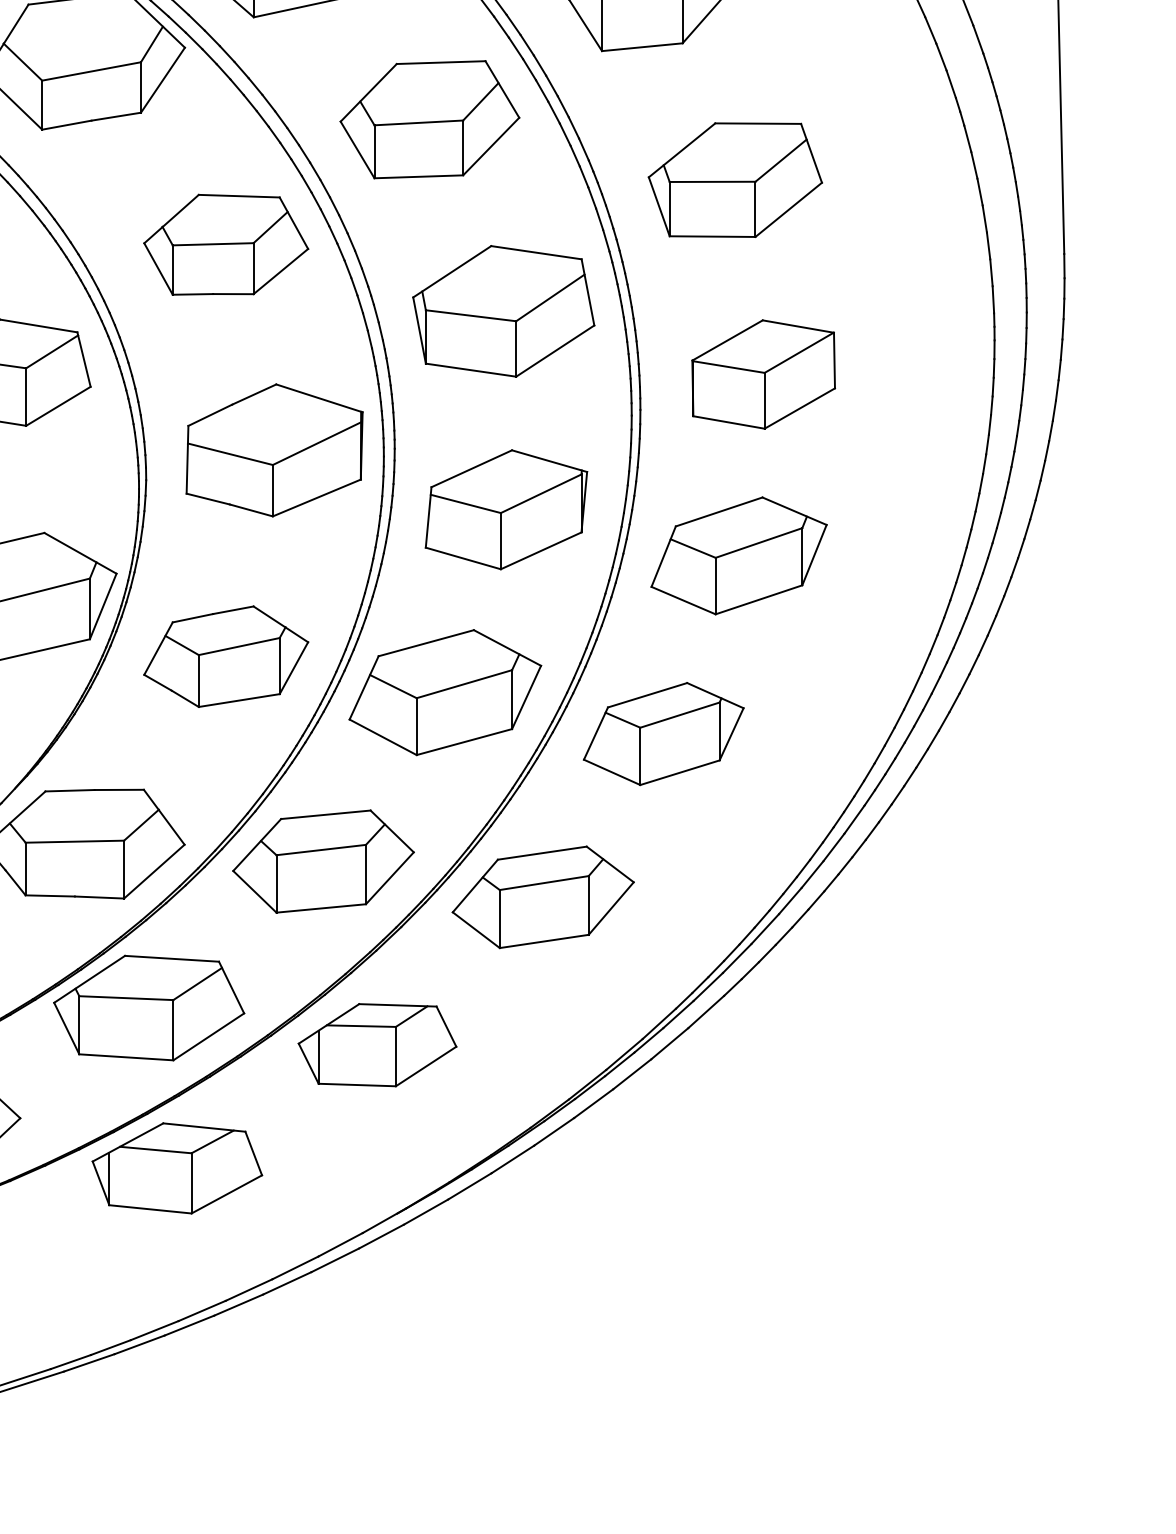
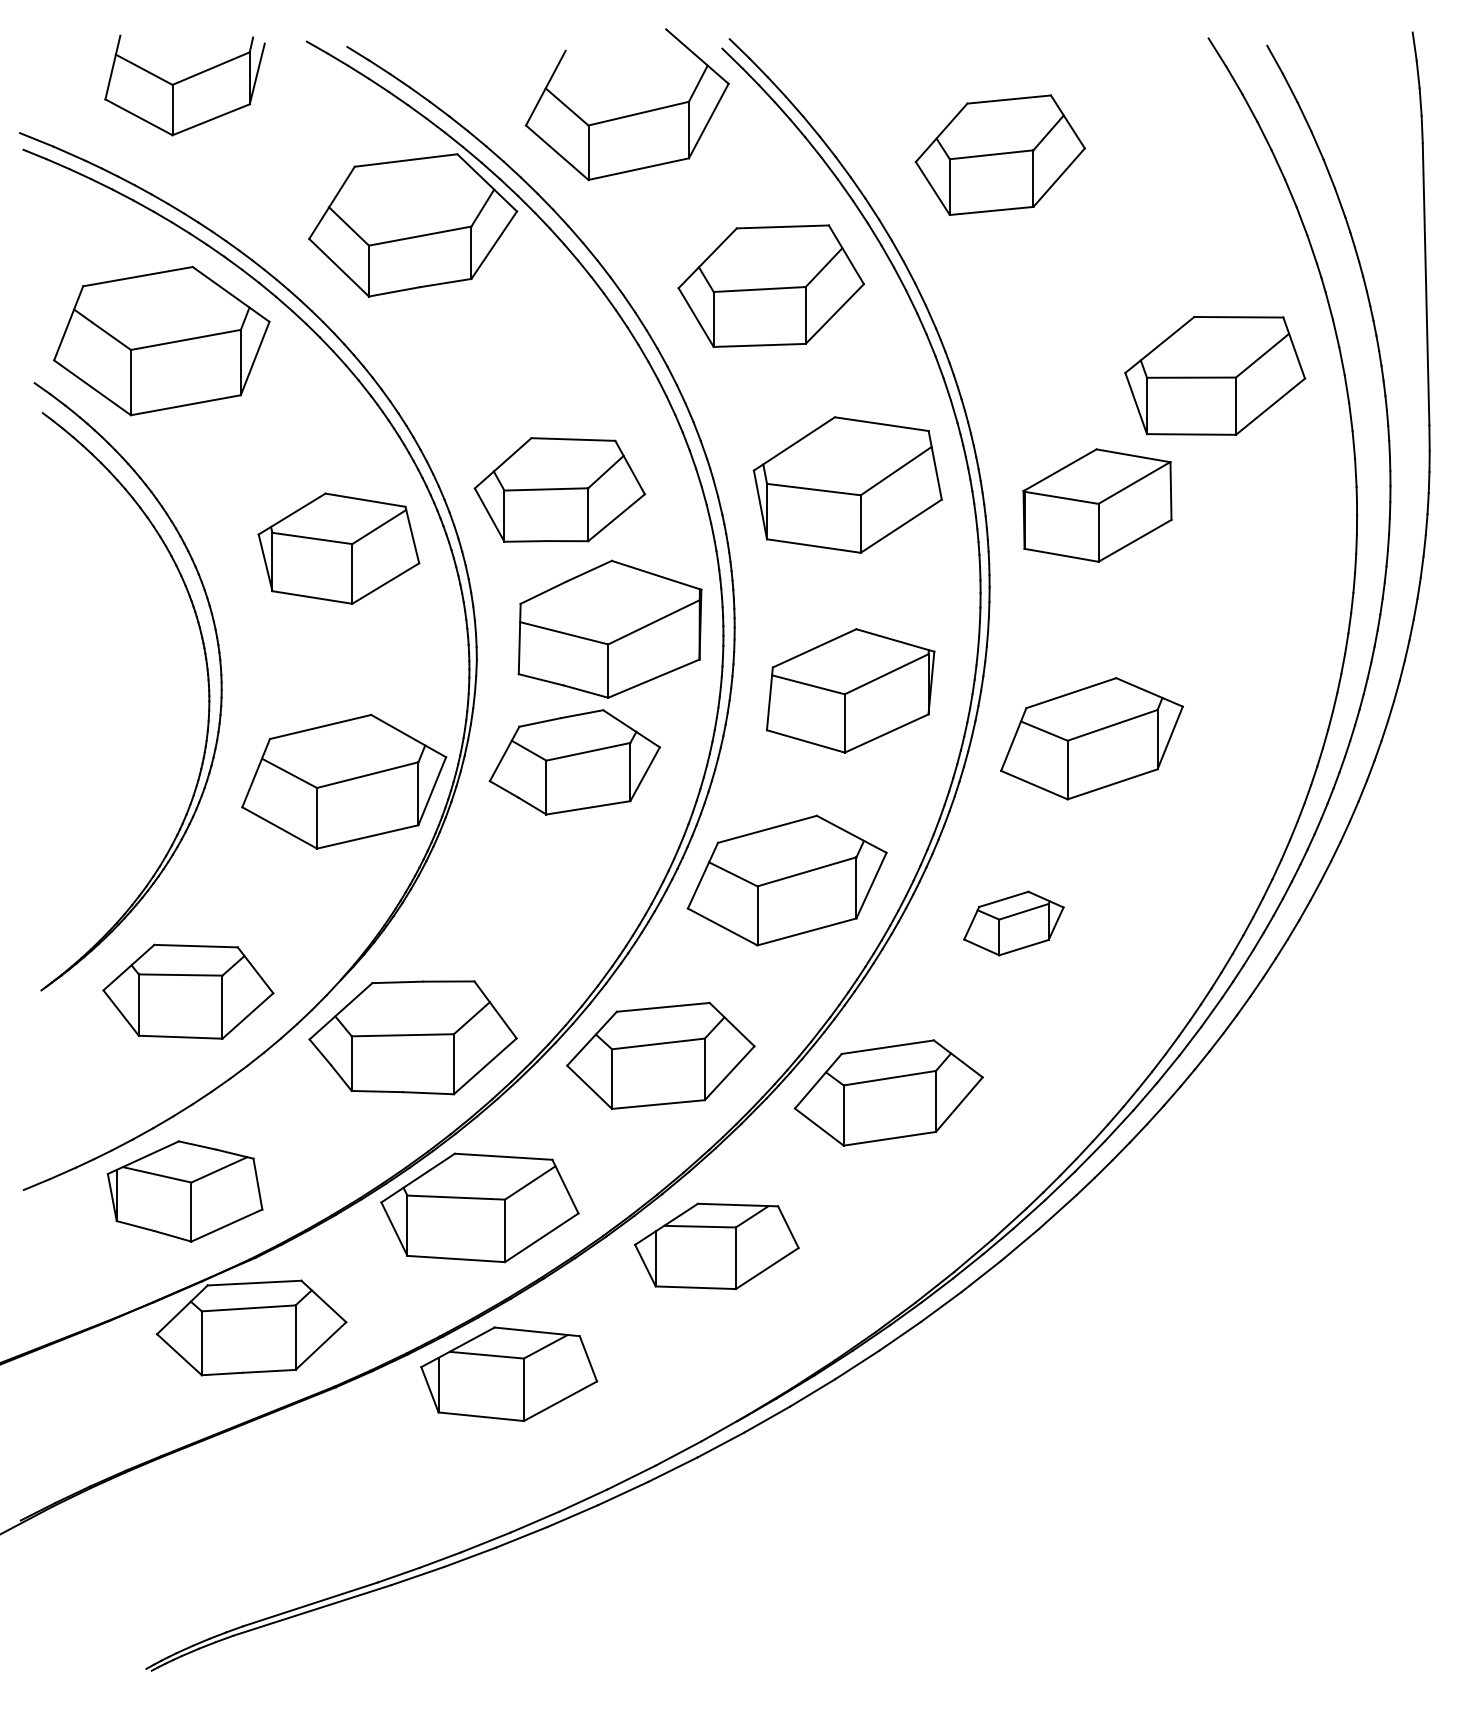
part: (735, 179) -> (1215, 375), moved
part: (225, 244) -> (559, 489), moved
part: (763, 374) -> (1097, 505), moved
part: (225, 656) -> (574, 762), moved
part: (663, 733) -> (1013, 923), size x0.6

